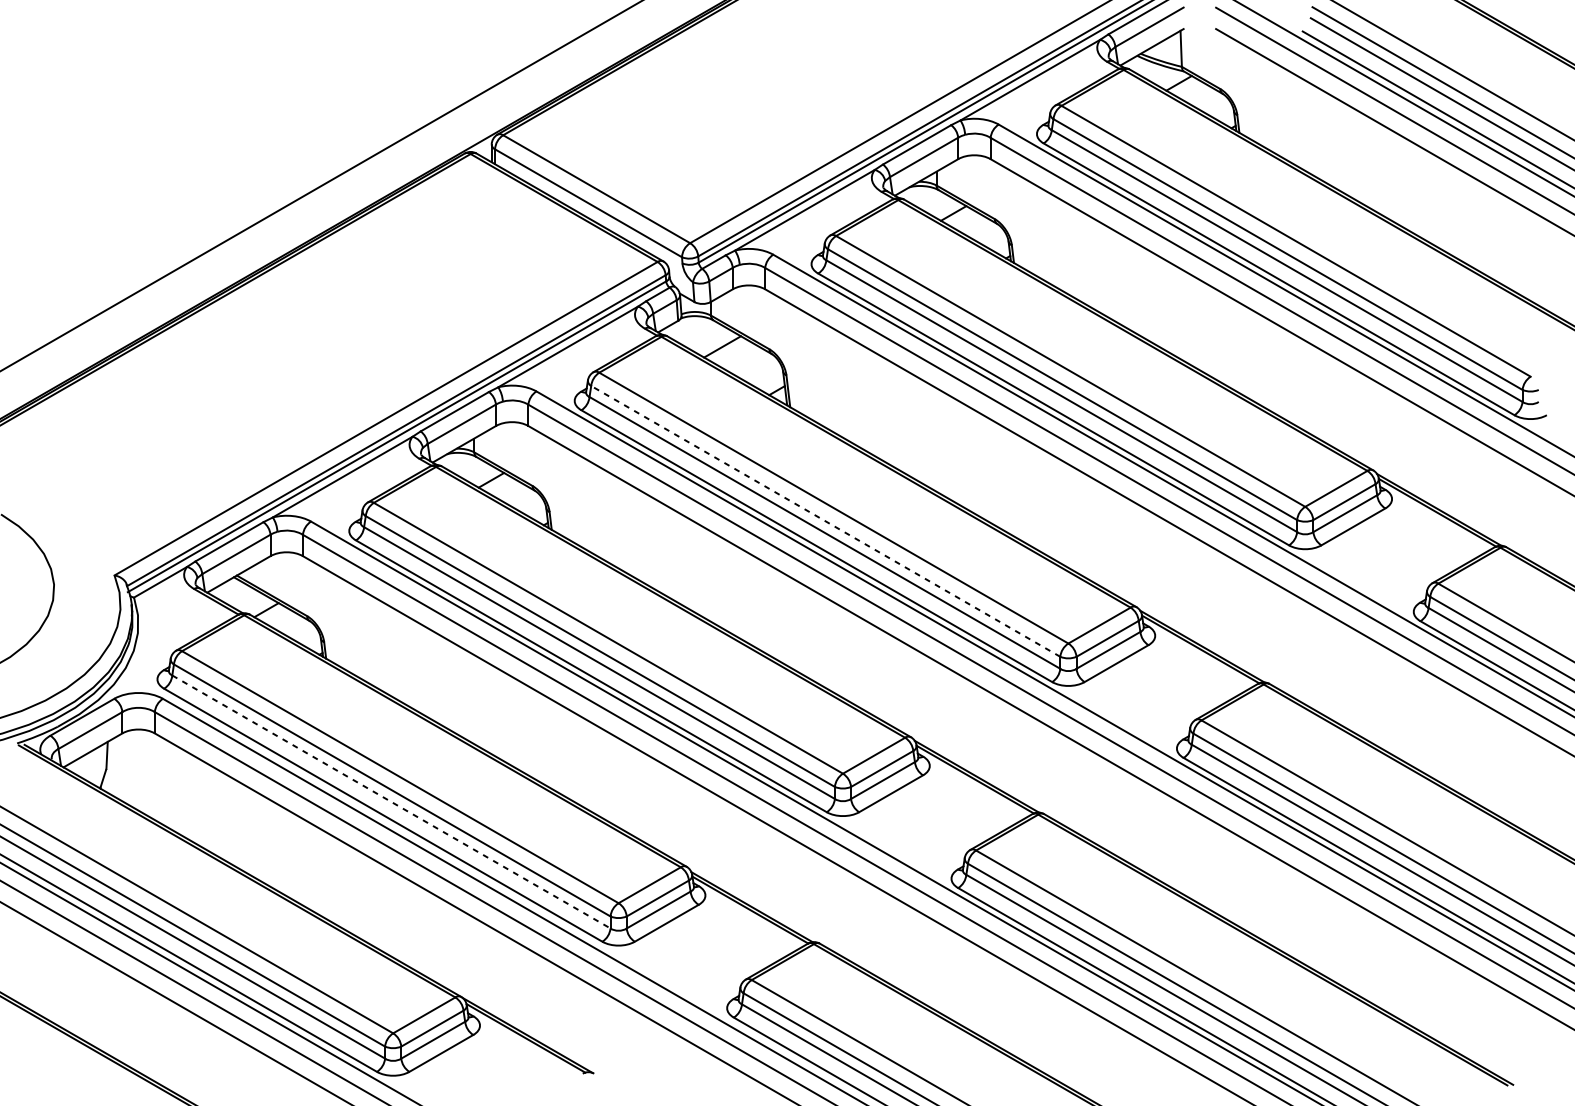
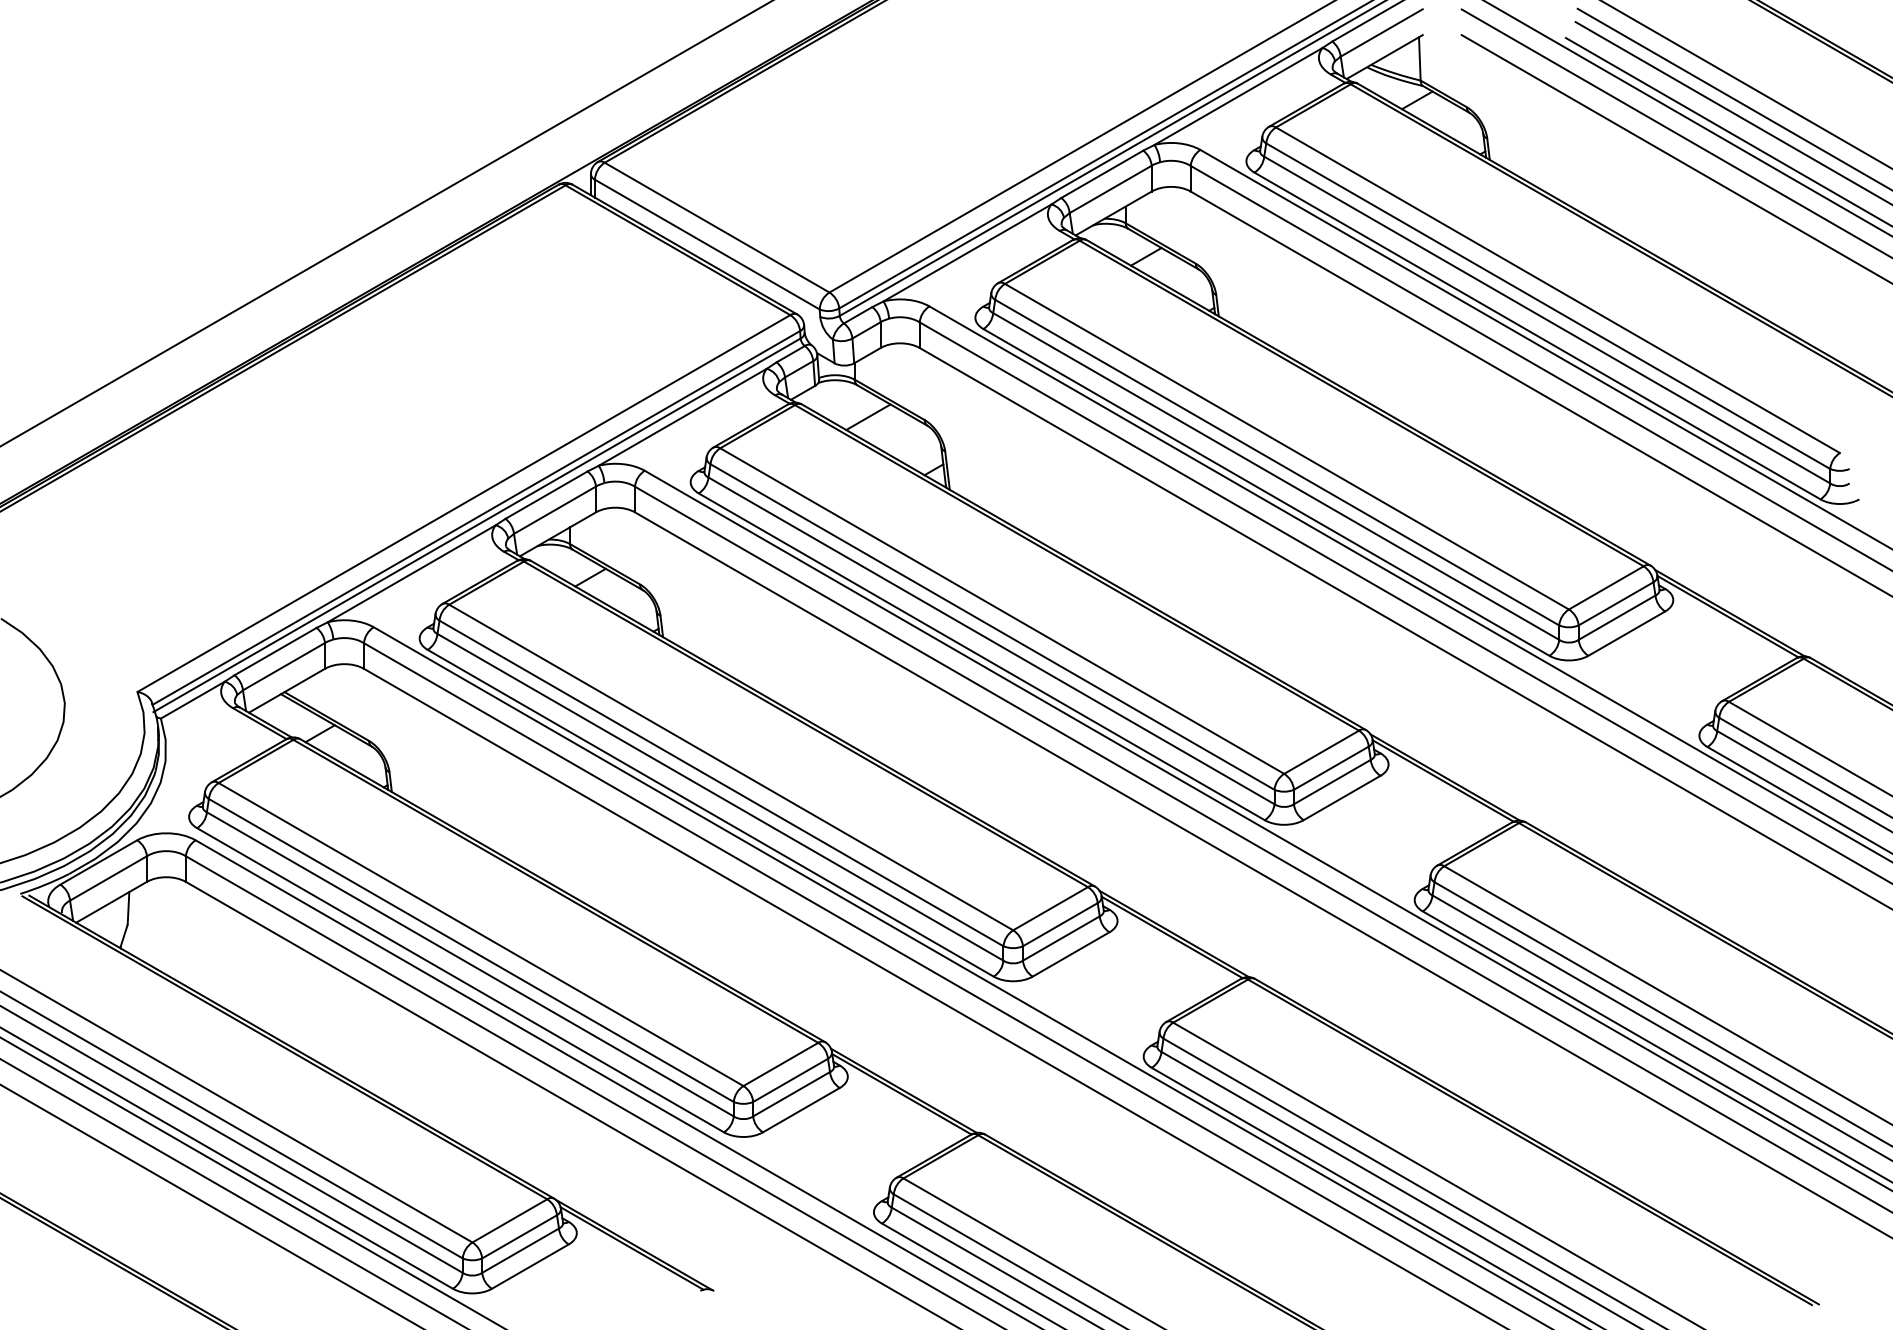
line: (825, 521) -> (992, 627), dashed -> solid
line: (391, 802) -> (470, 964), dashed -> solid

